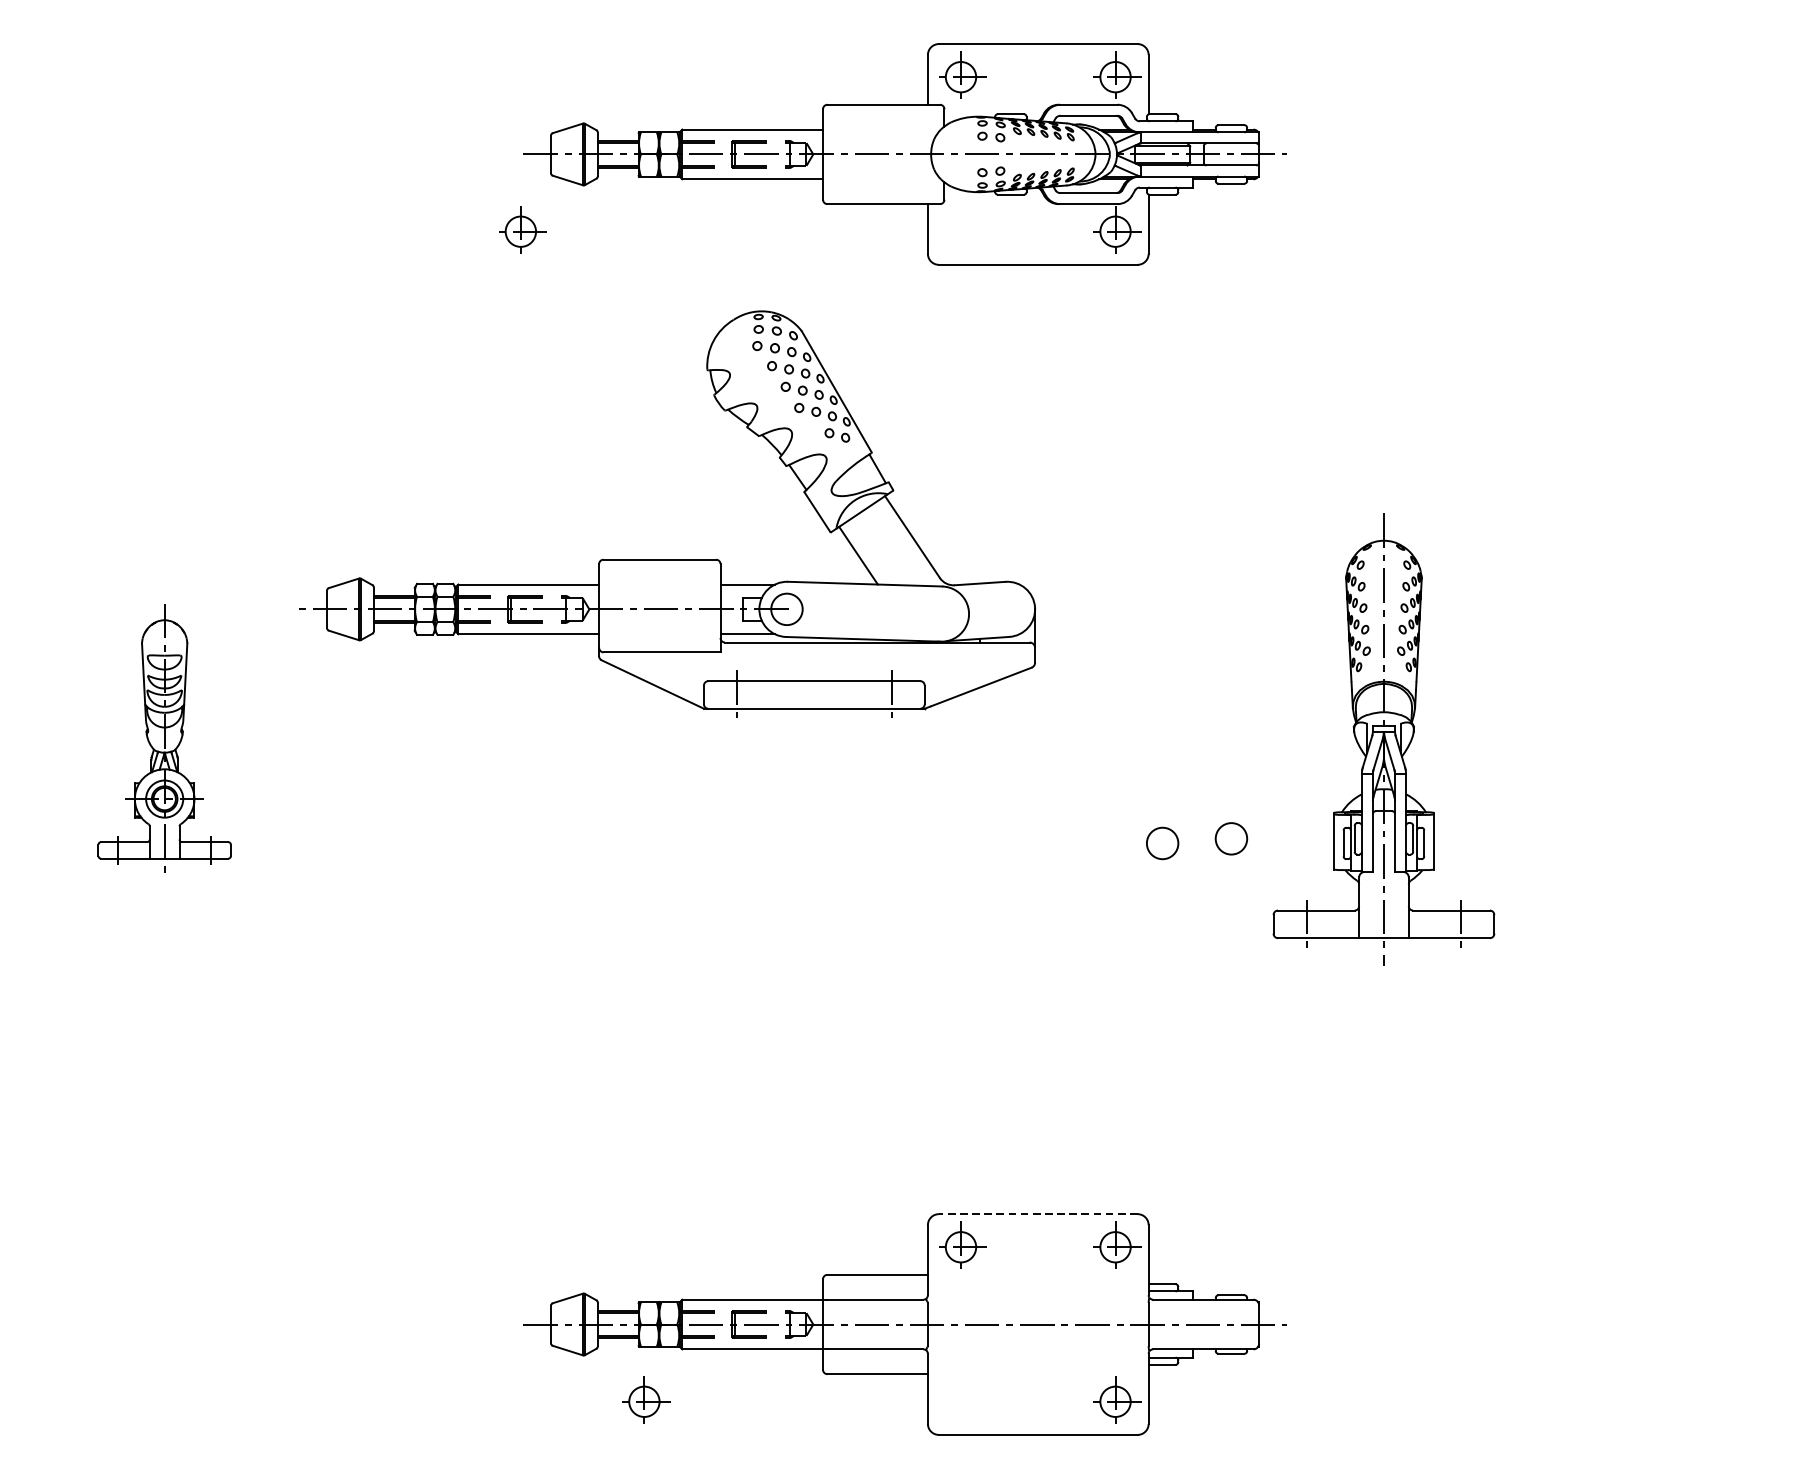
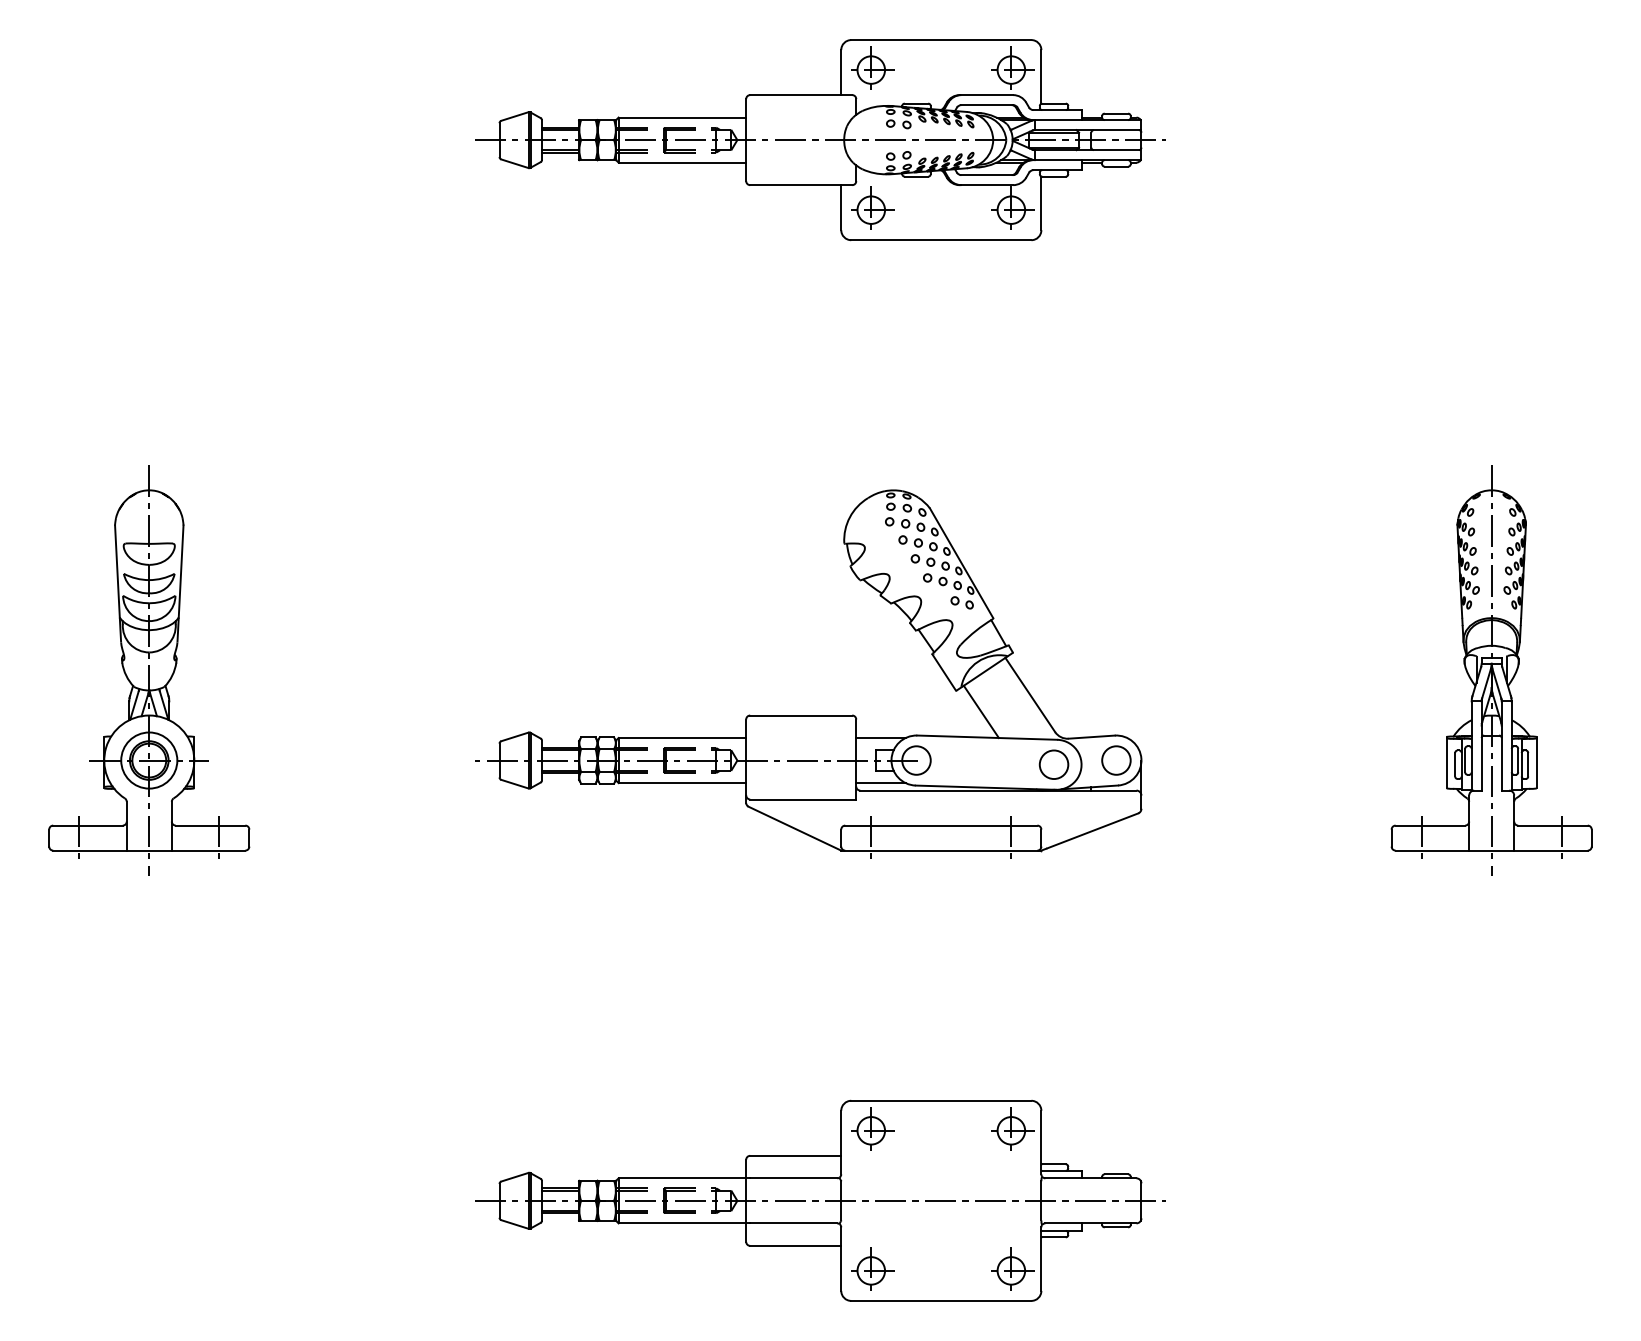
part: (522, 228) -> (872, 207), moved
part: (667, 559) -> (808, 715), moved
part: (164, 739) -> (149, 670), size x1.67
part: (1383, 739) -> (1491, 670), moved
line: (1037, 1213) -> (940, 1100), dashed -> solid
part: (645, 1399) -> (872, 1268), moved

